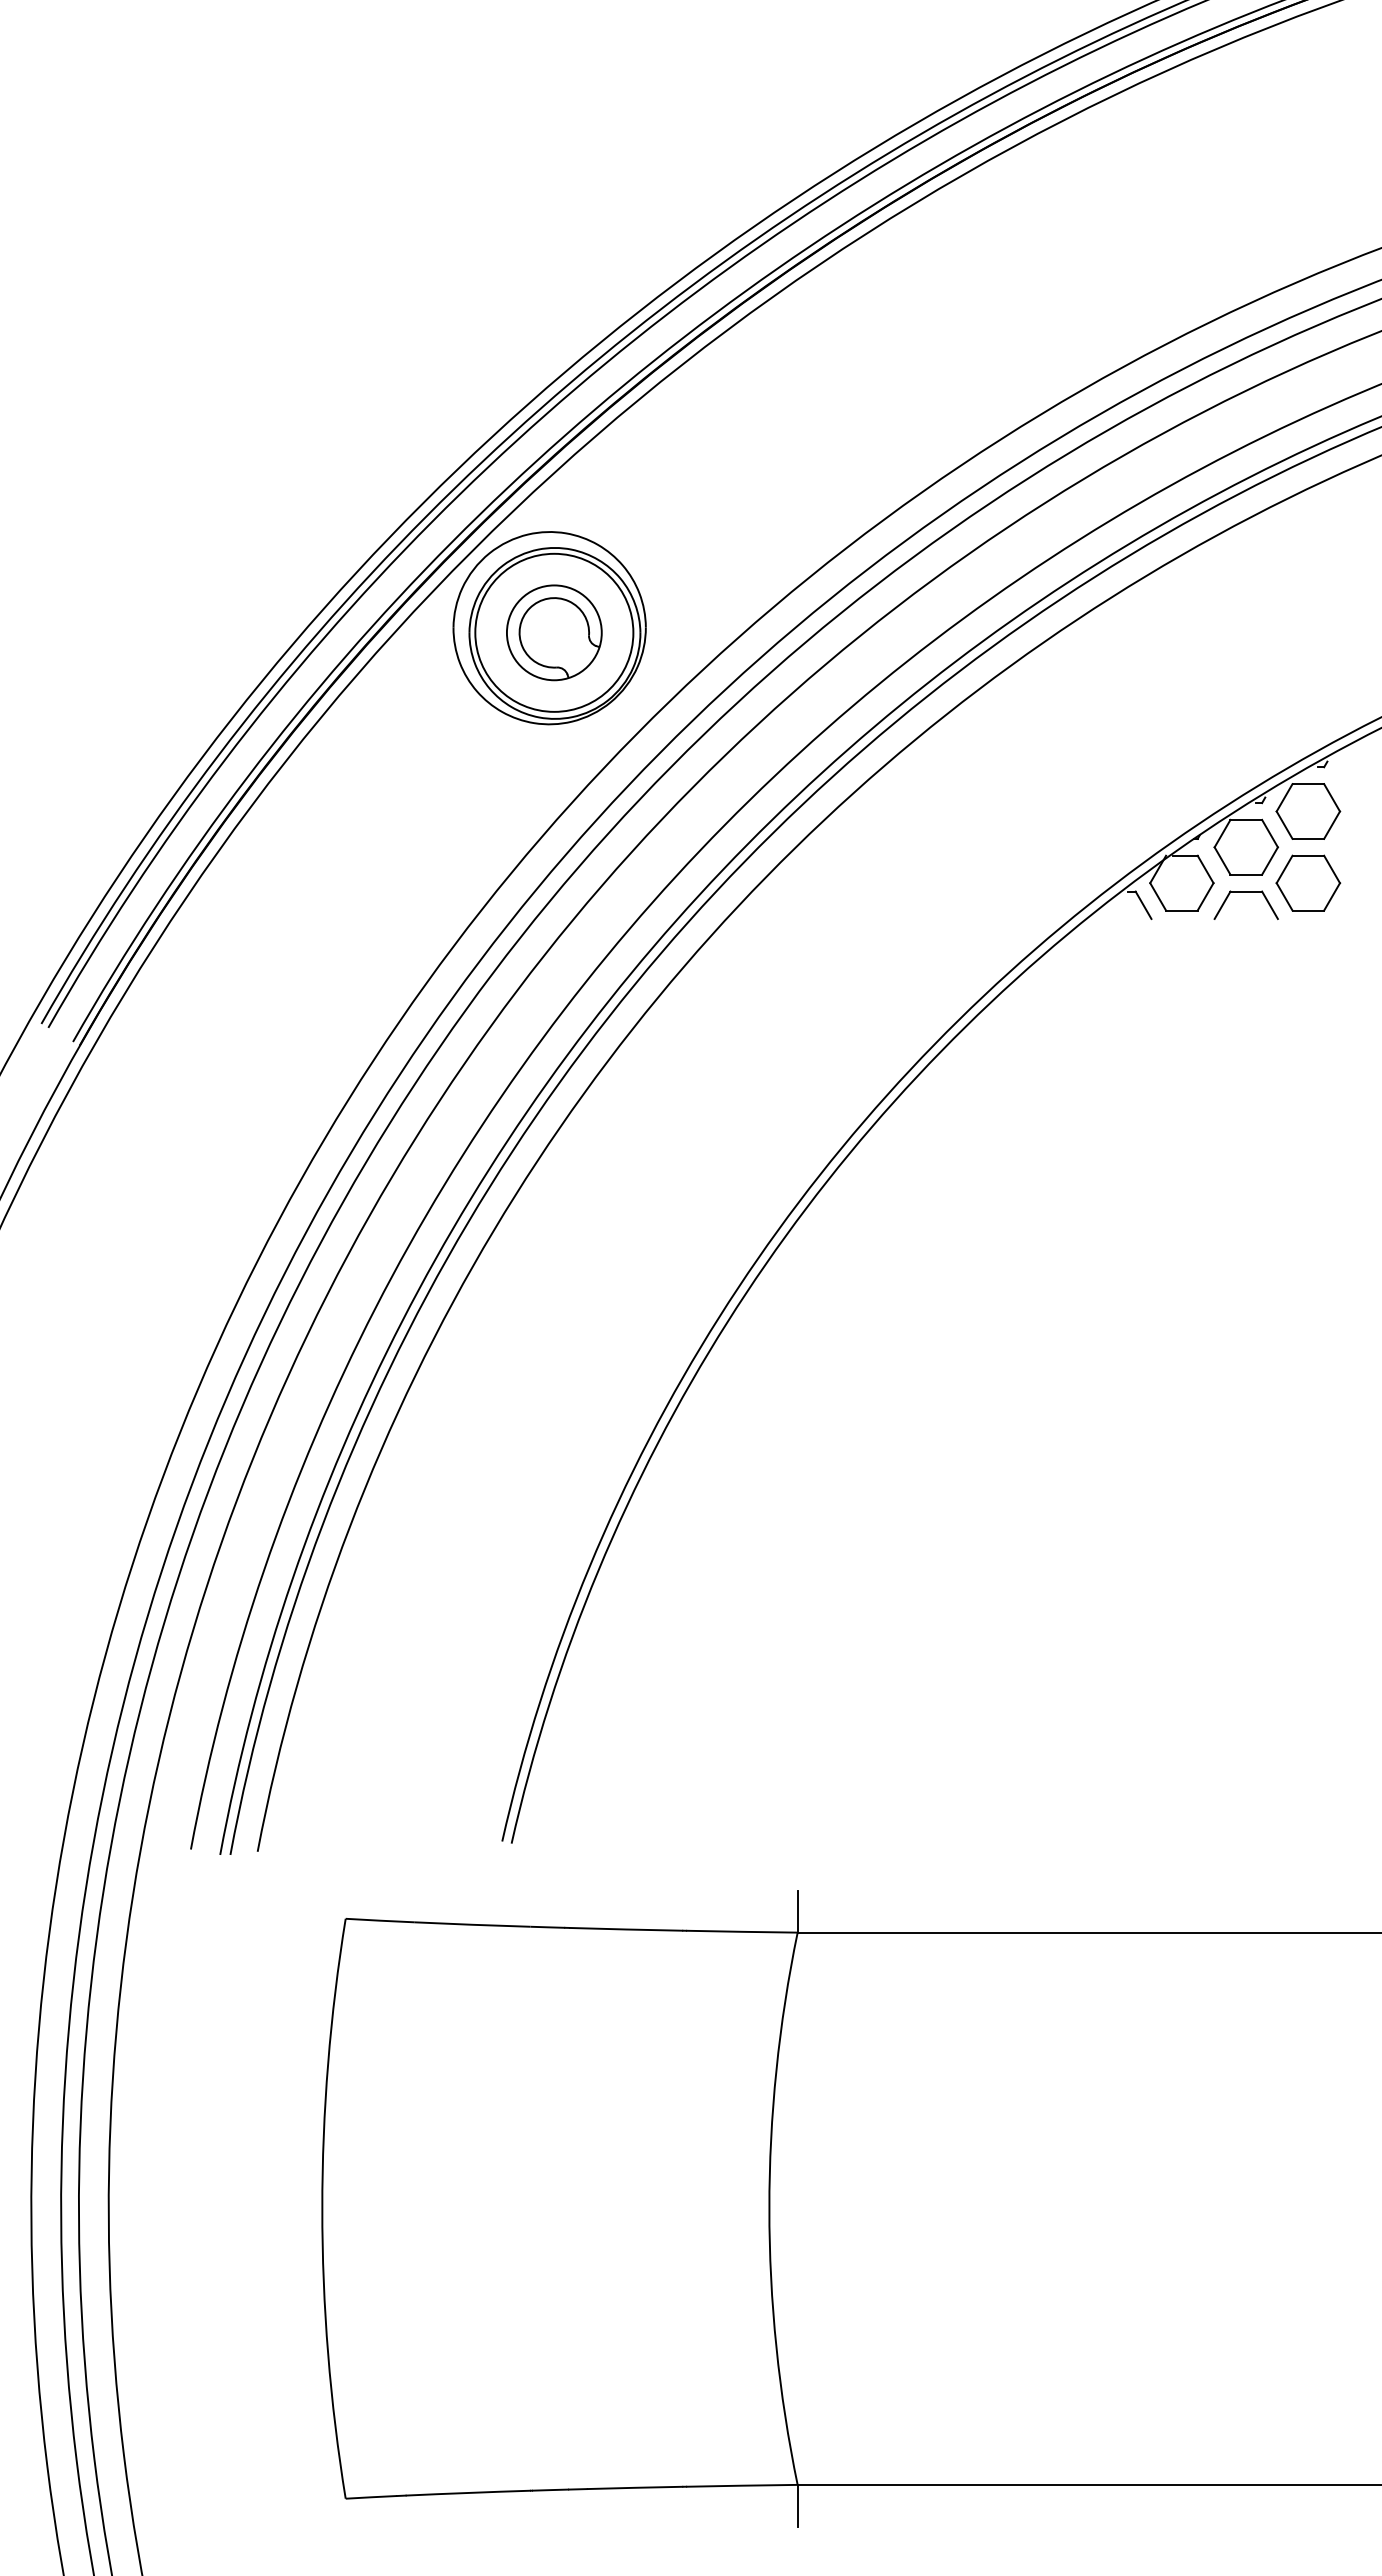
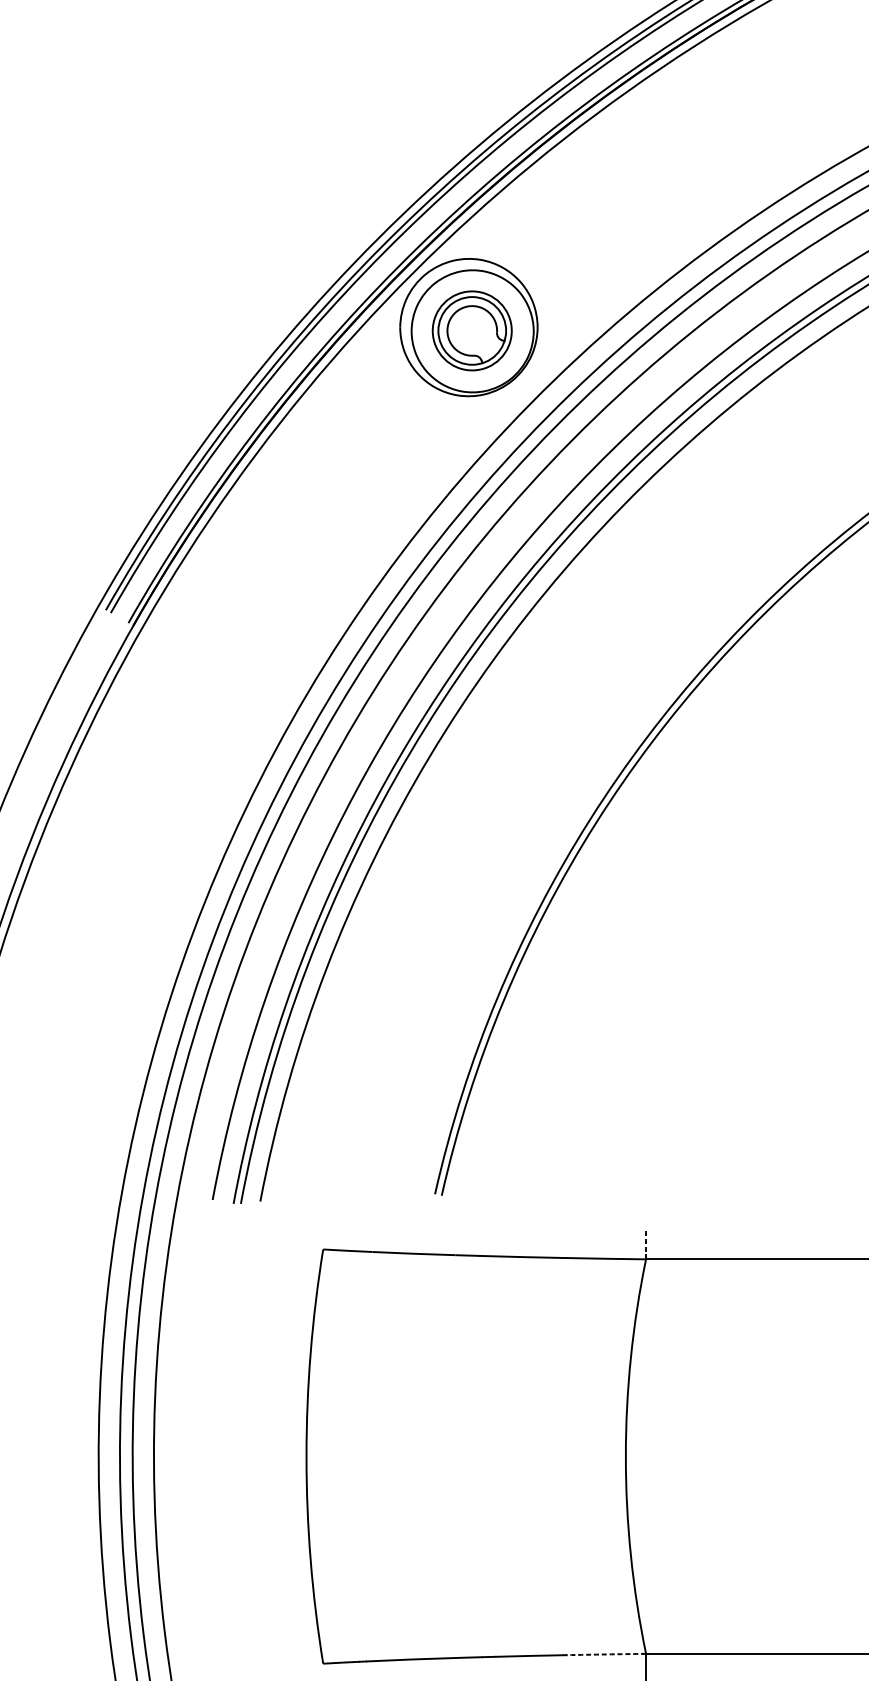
circle: (554, 632) -> (472, 330), size x0.7
line: (797, 1911) -> (645, 1244), solid -> dashed
arc: (741, 2485) -> (605, 1654), solid -> dashed

